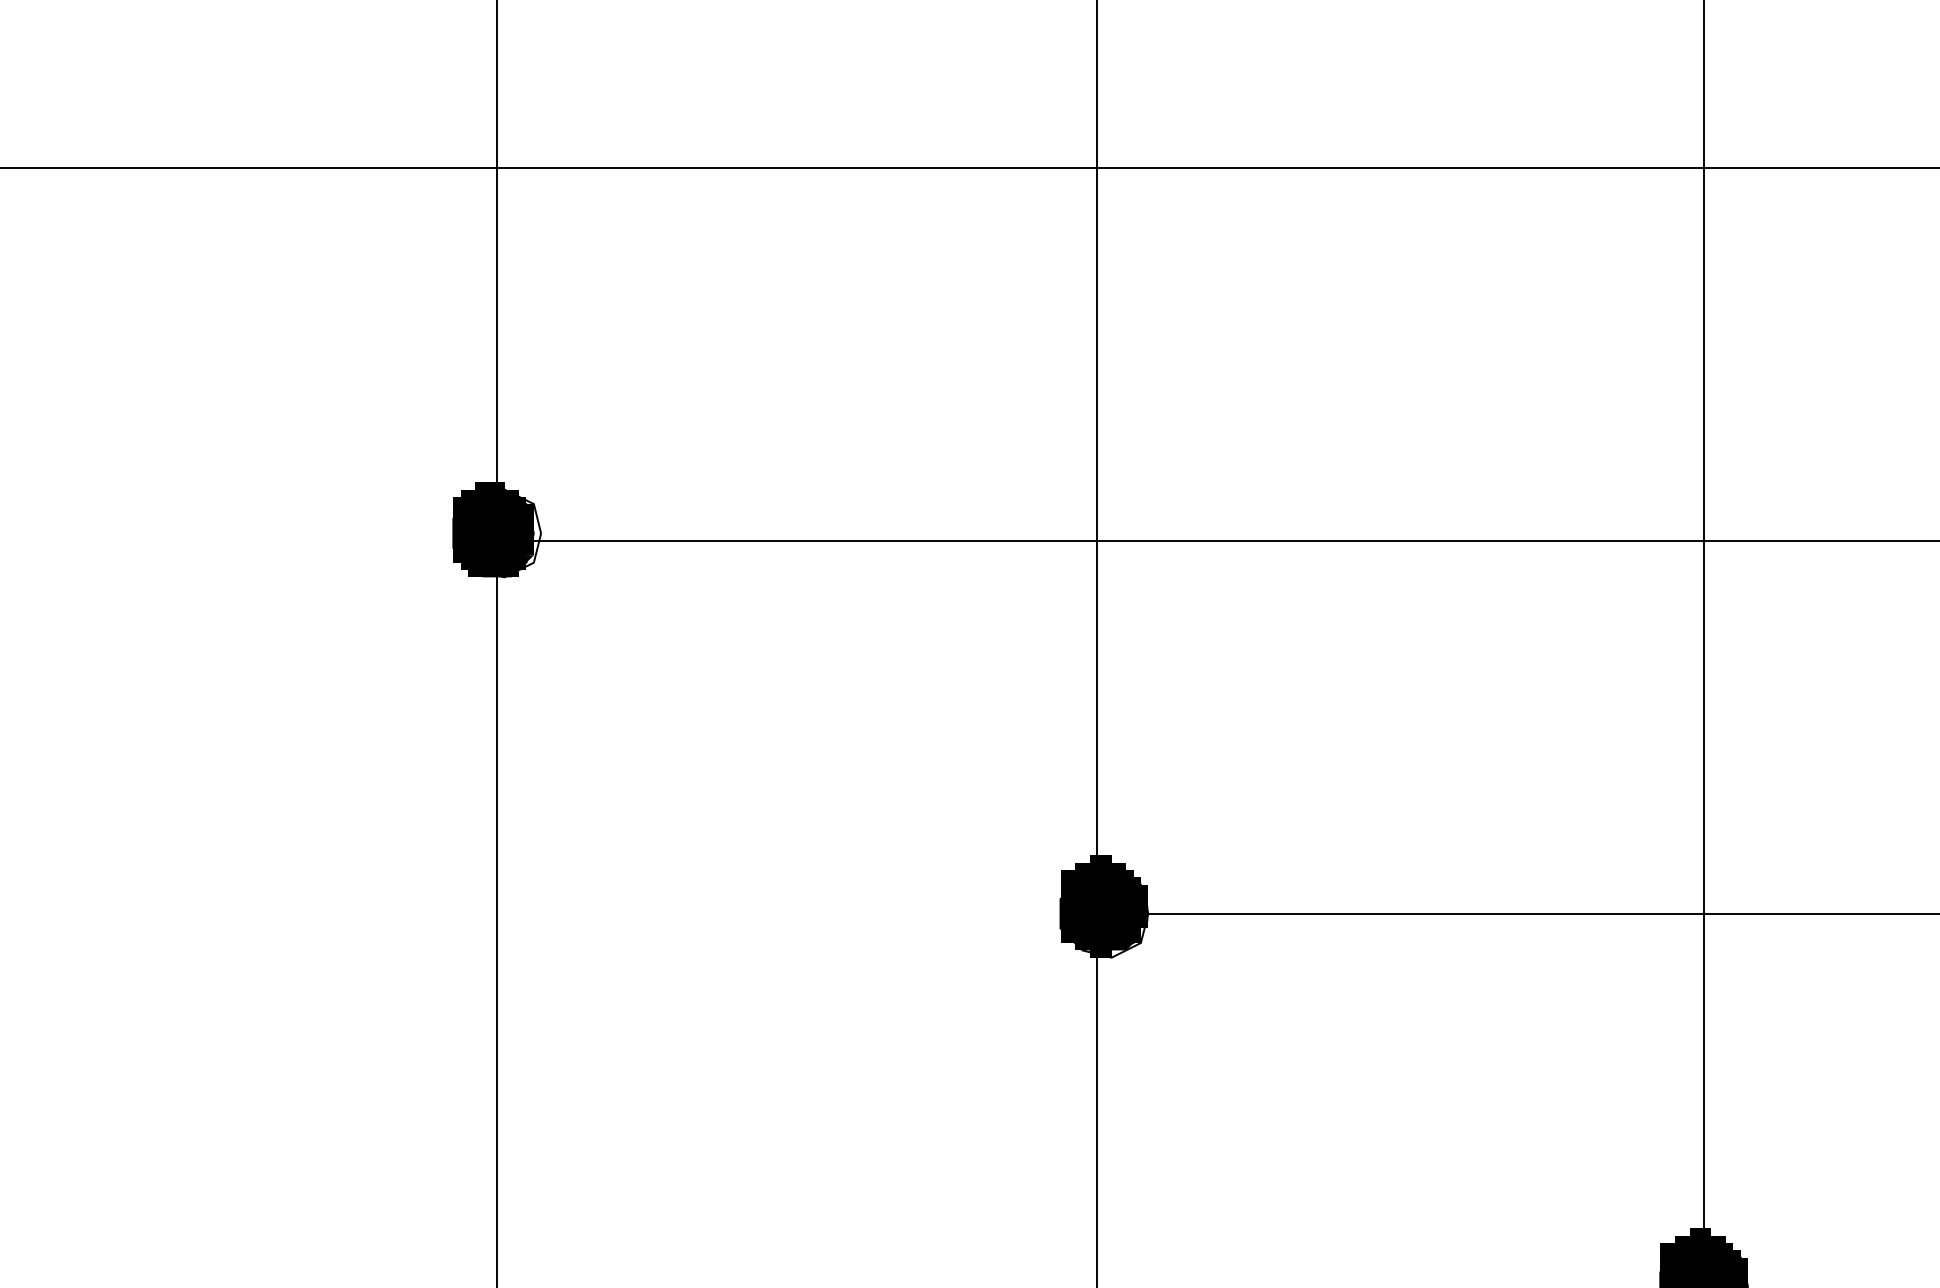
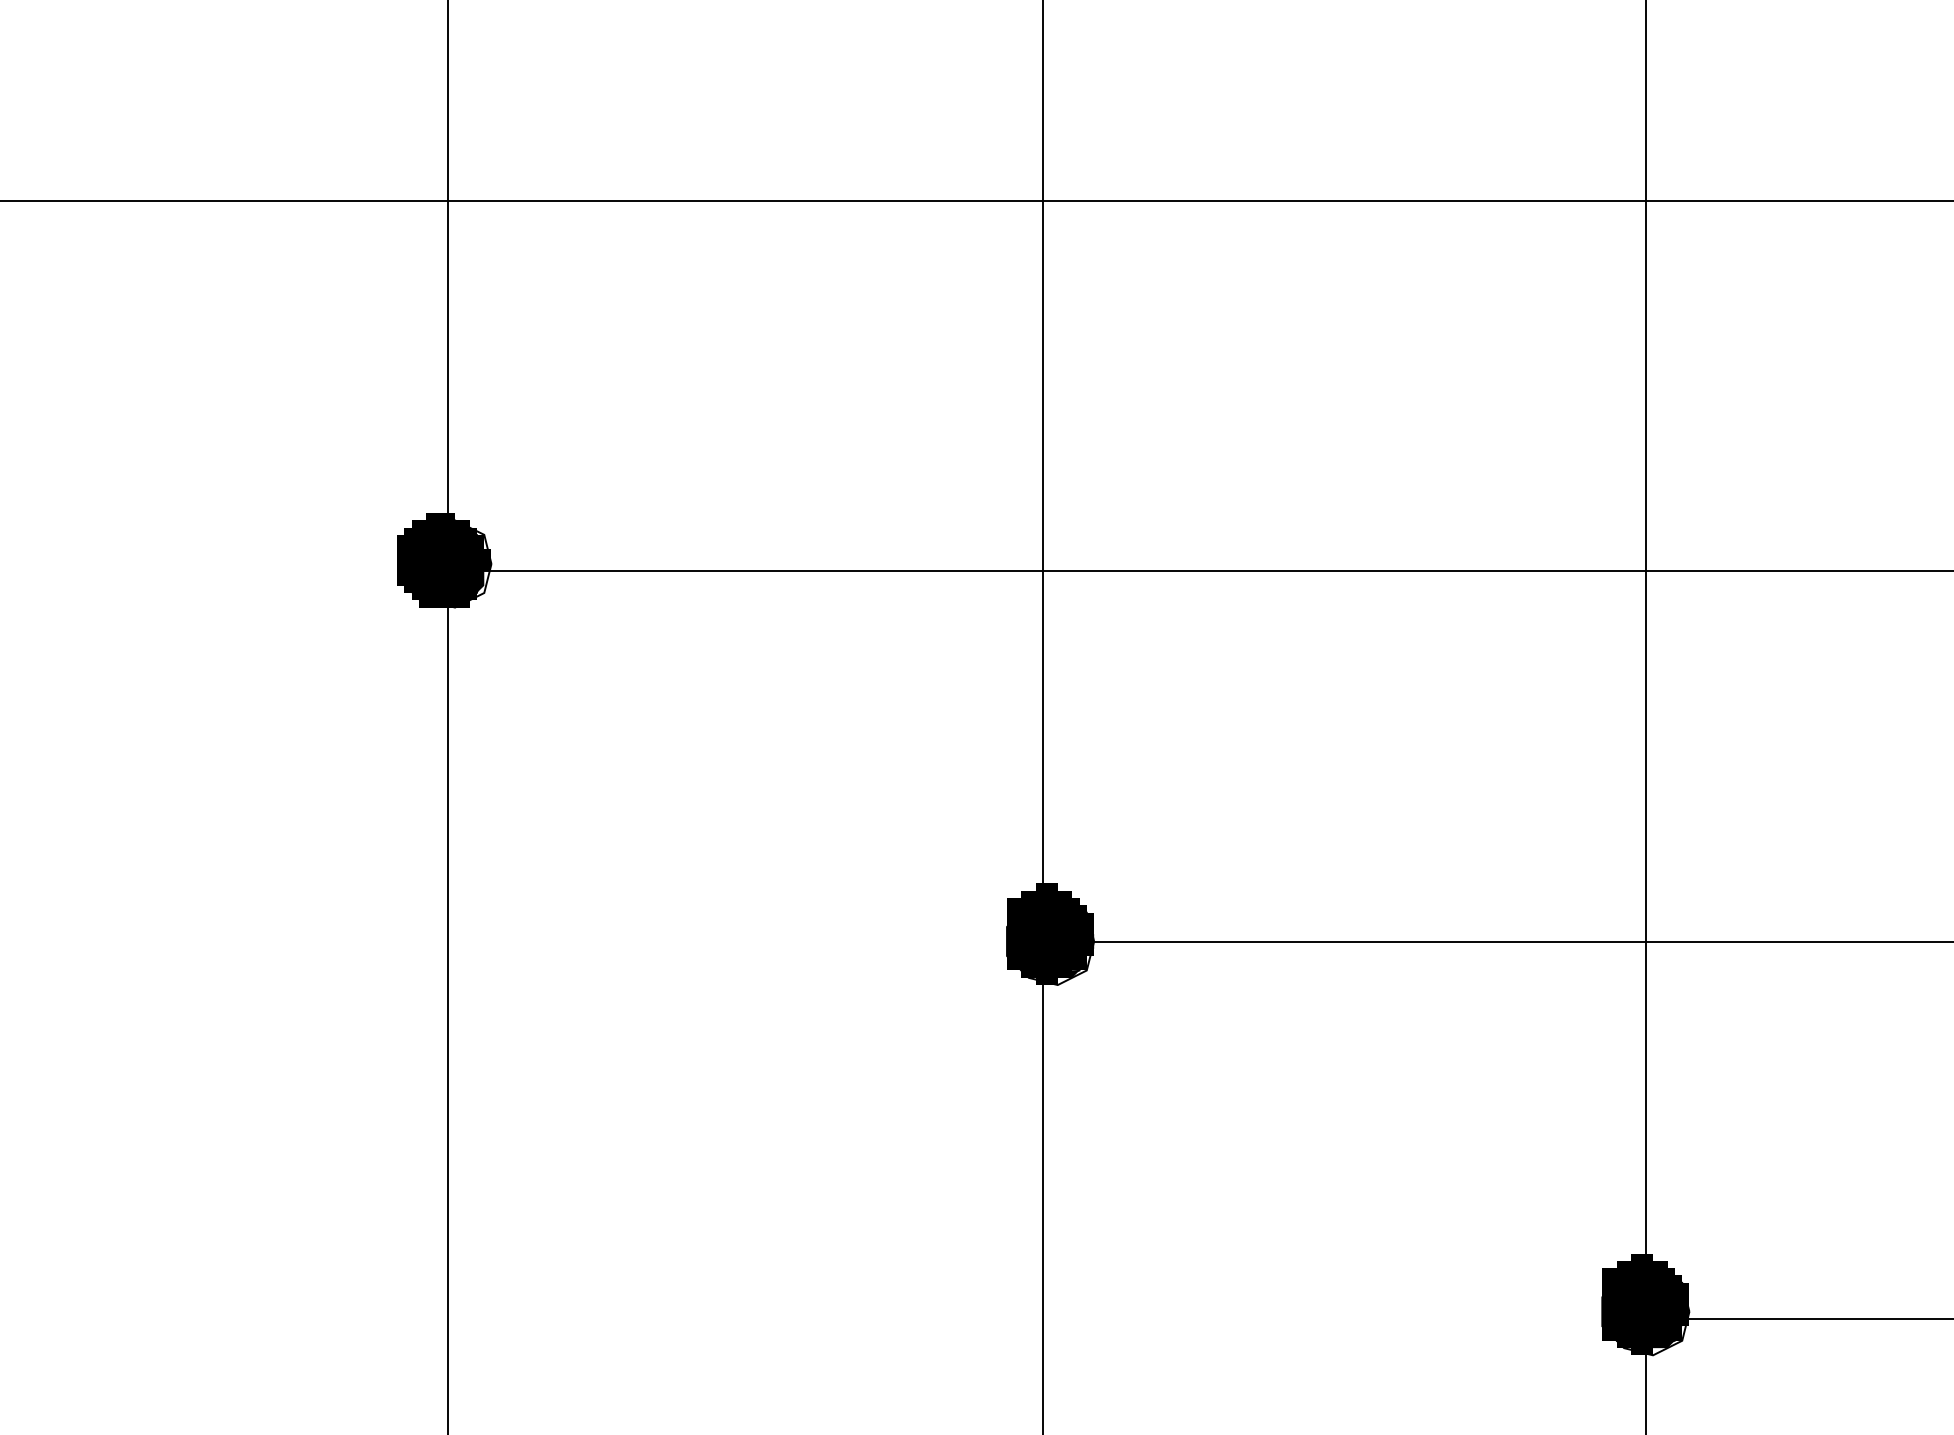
fill: (449, 528) -> (400, 559), added
fill: (537, 529) -> (487, 560), added

